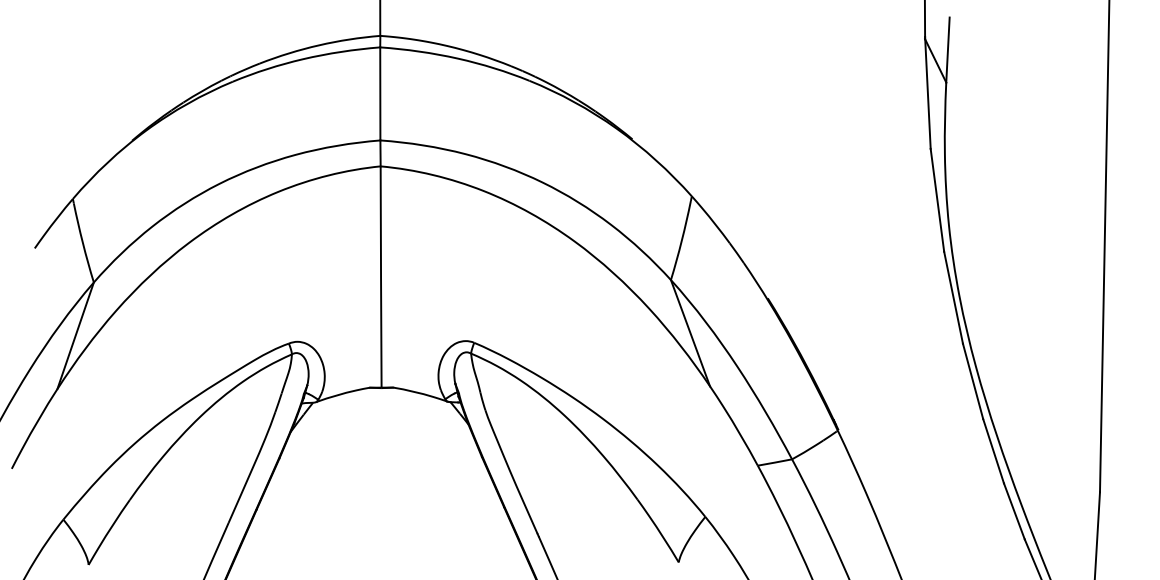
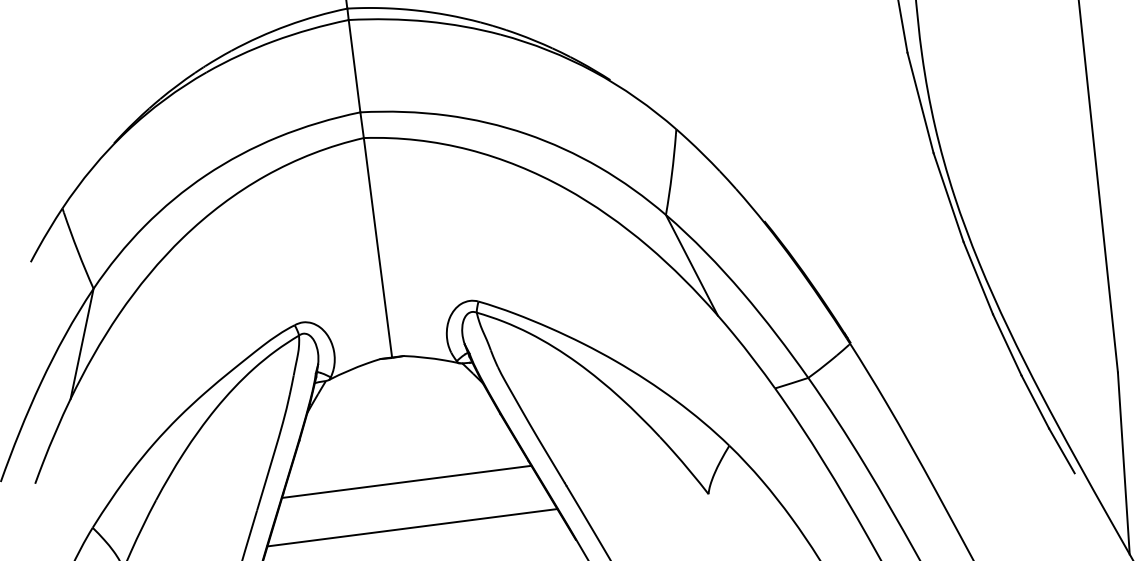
line: (380, 512) -> (406, 481), added
line: (380, 558) -> (412, 527), added

